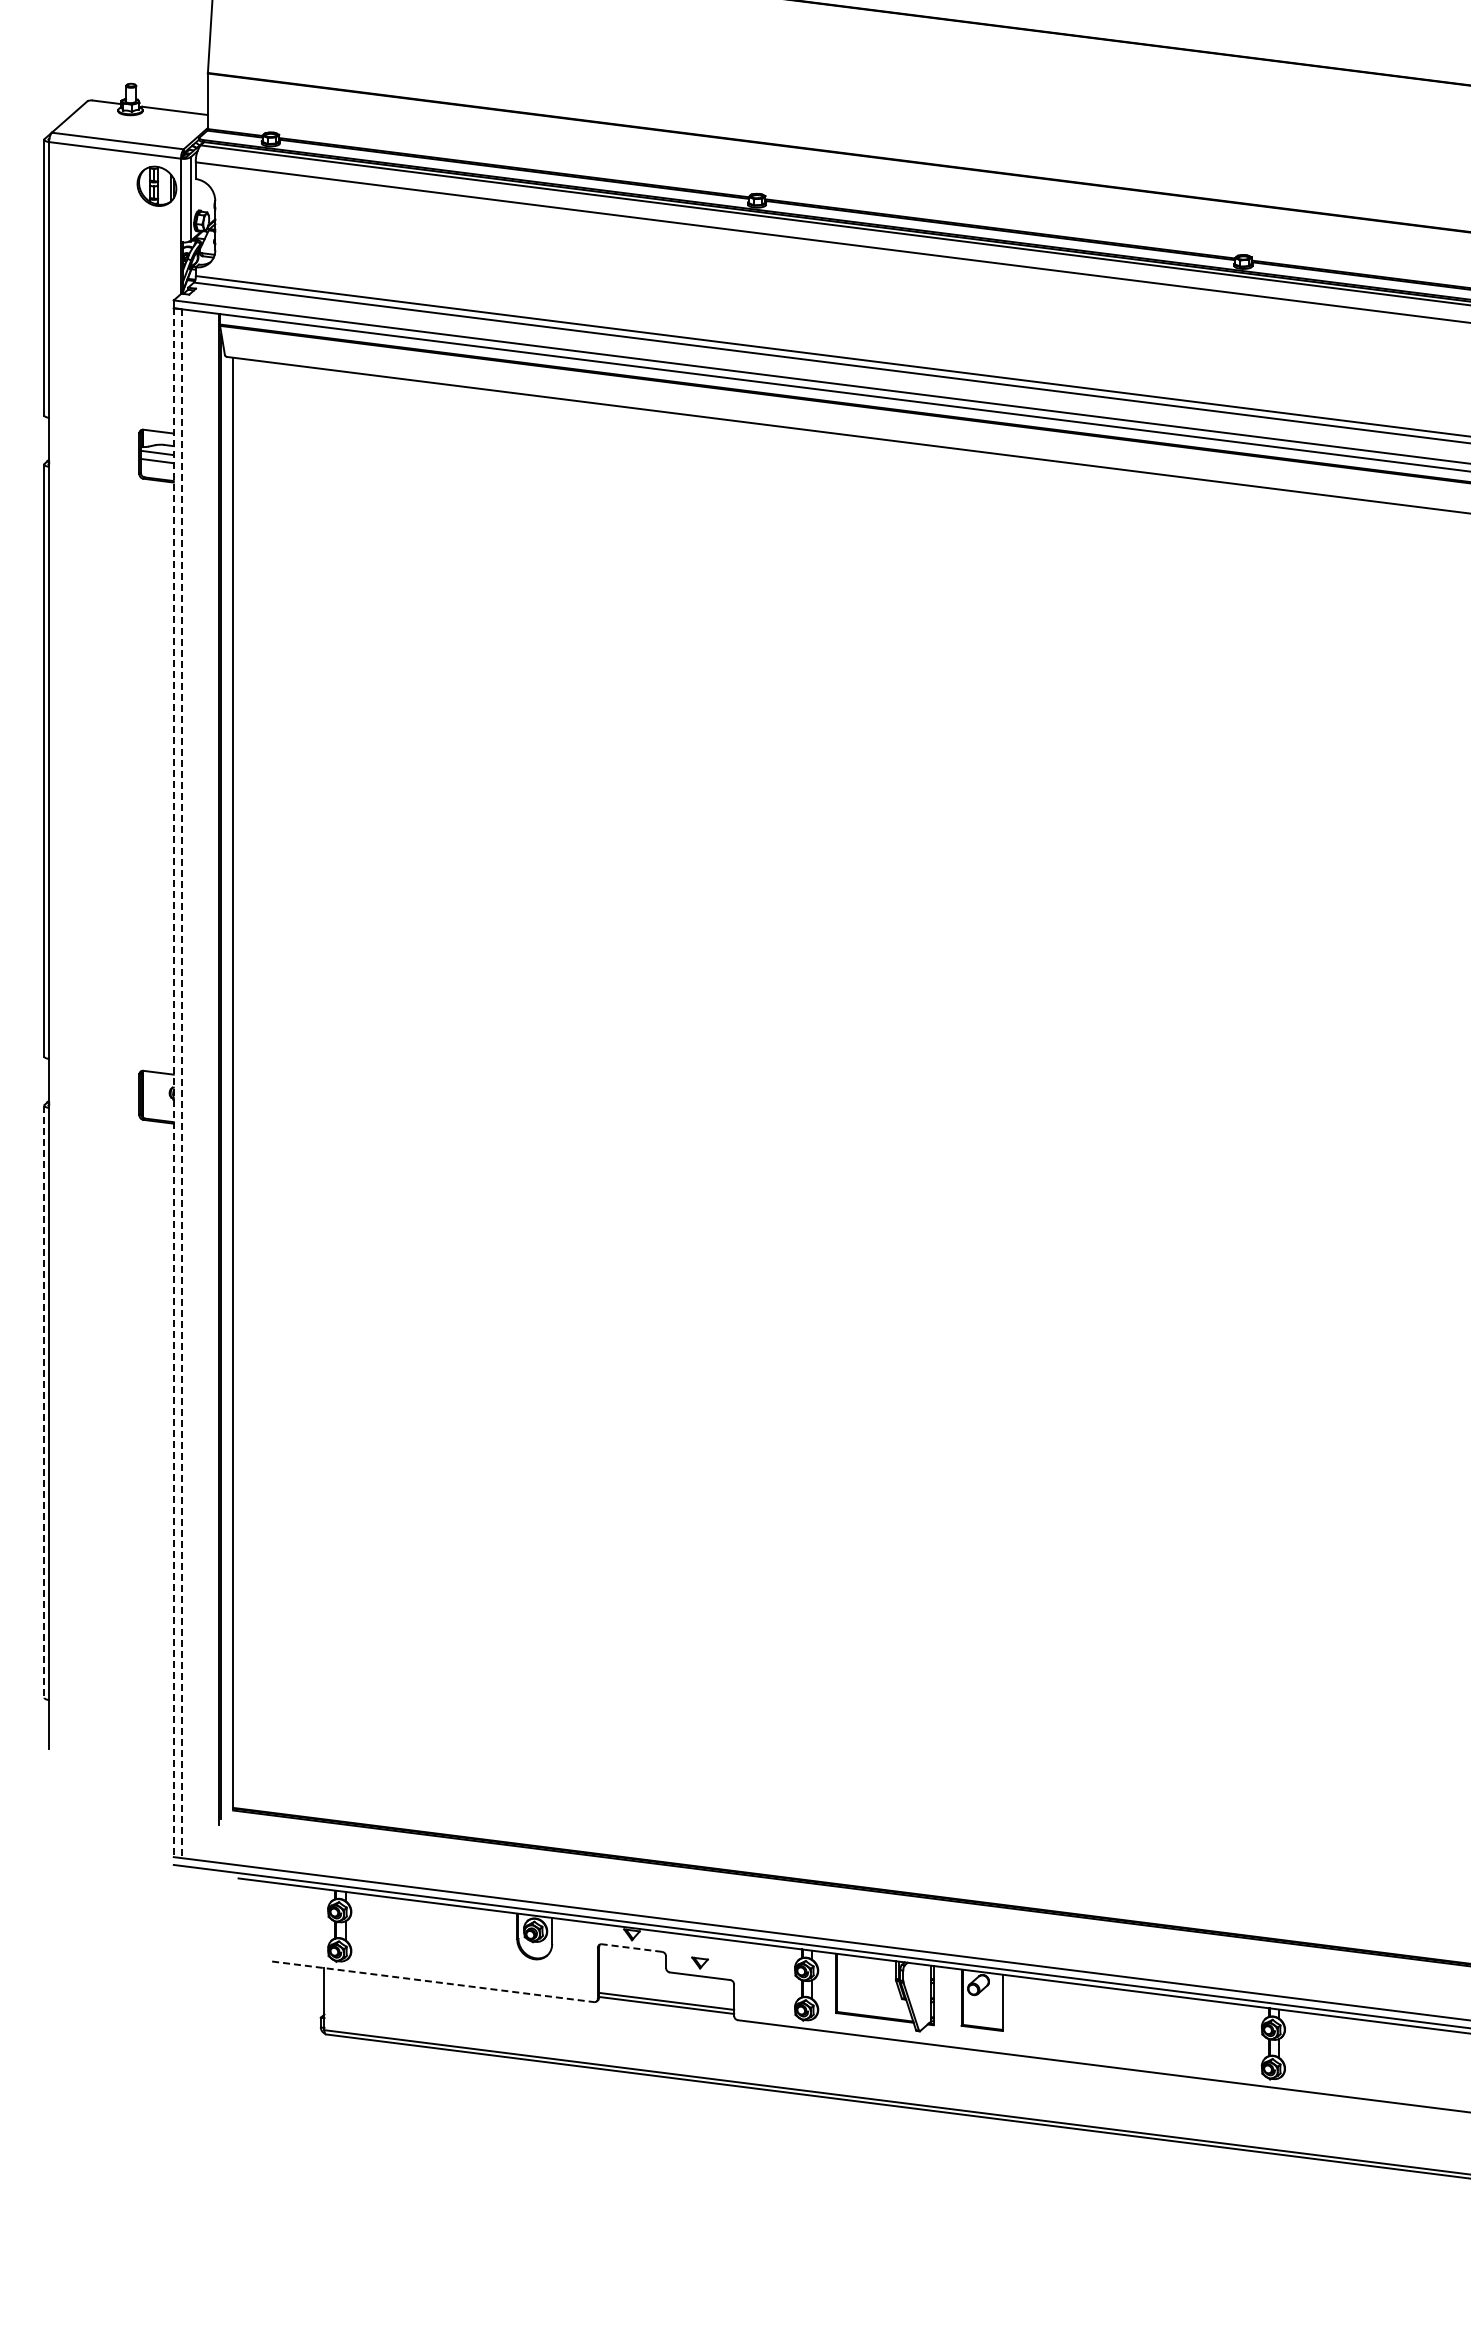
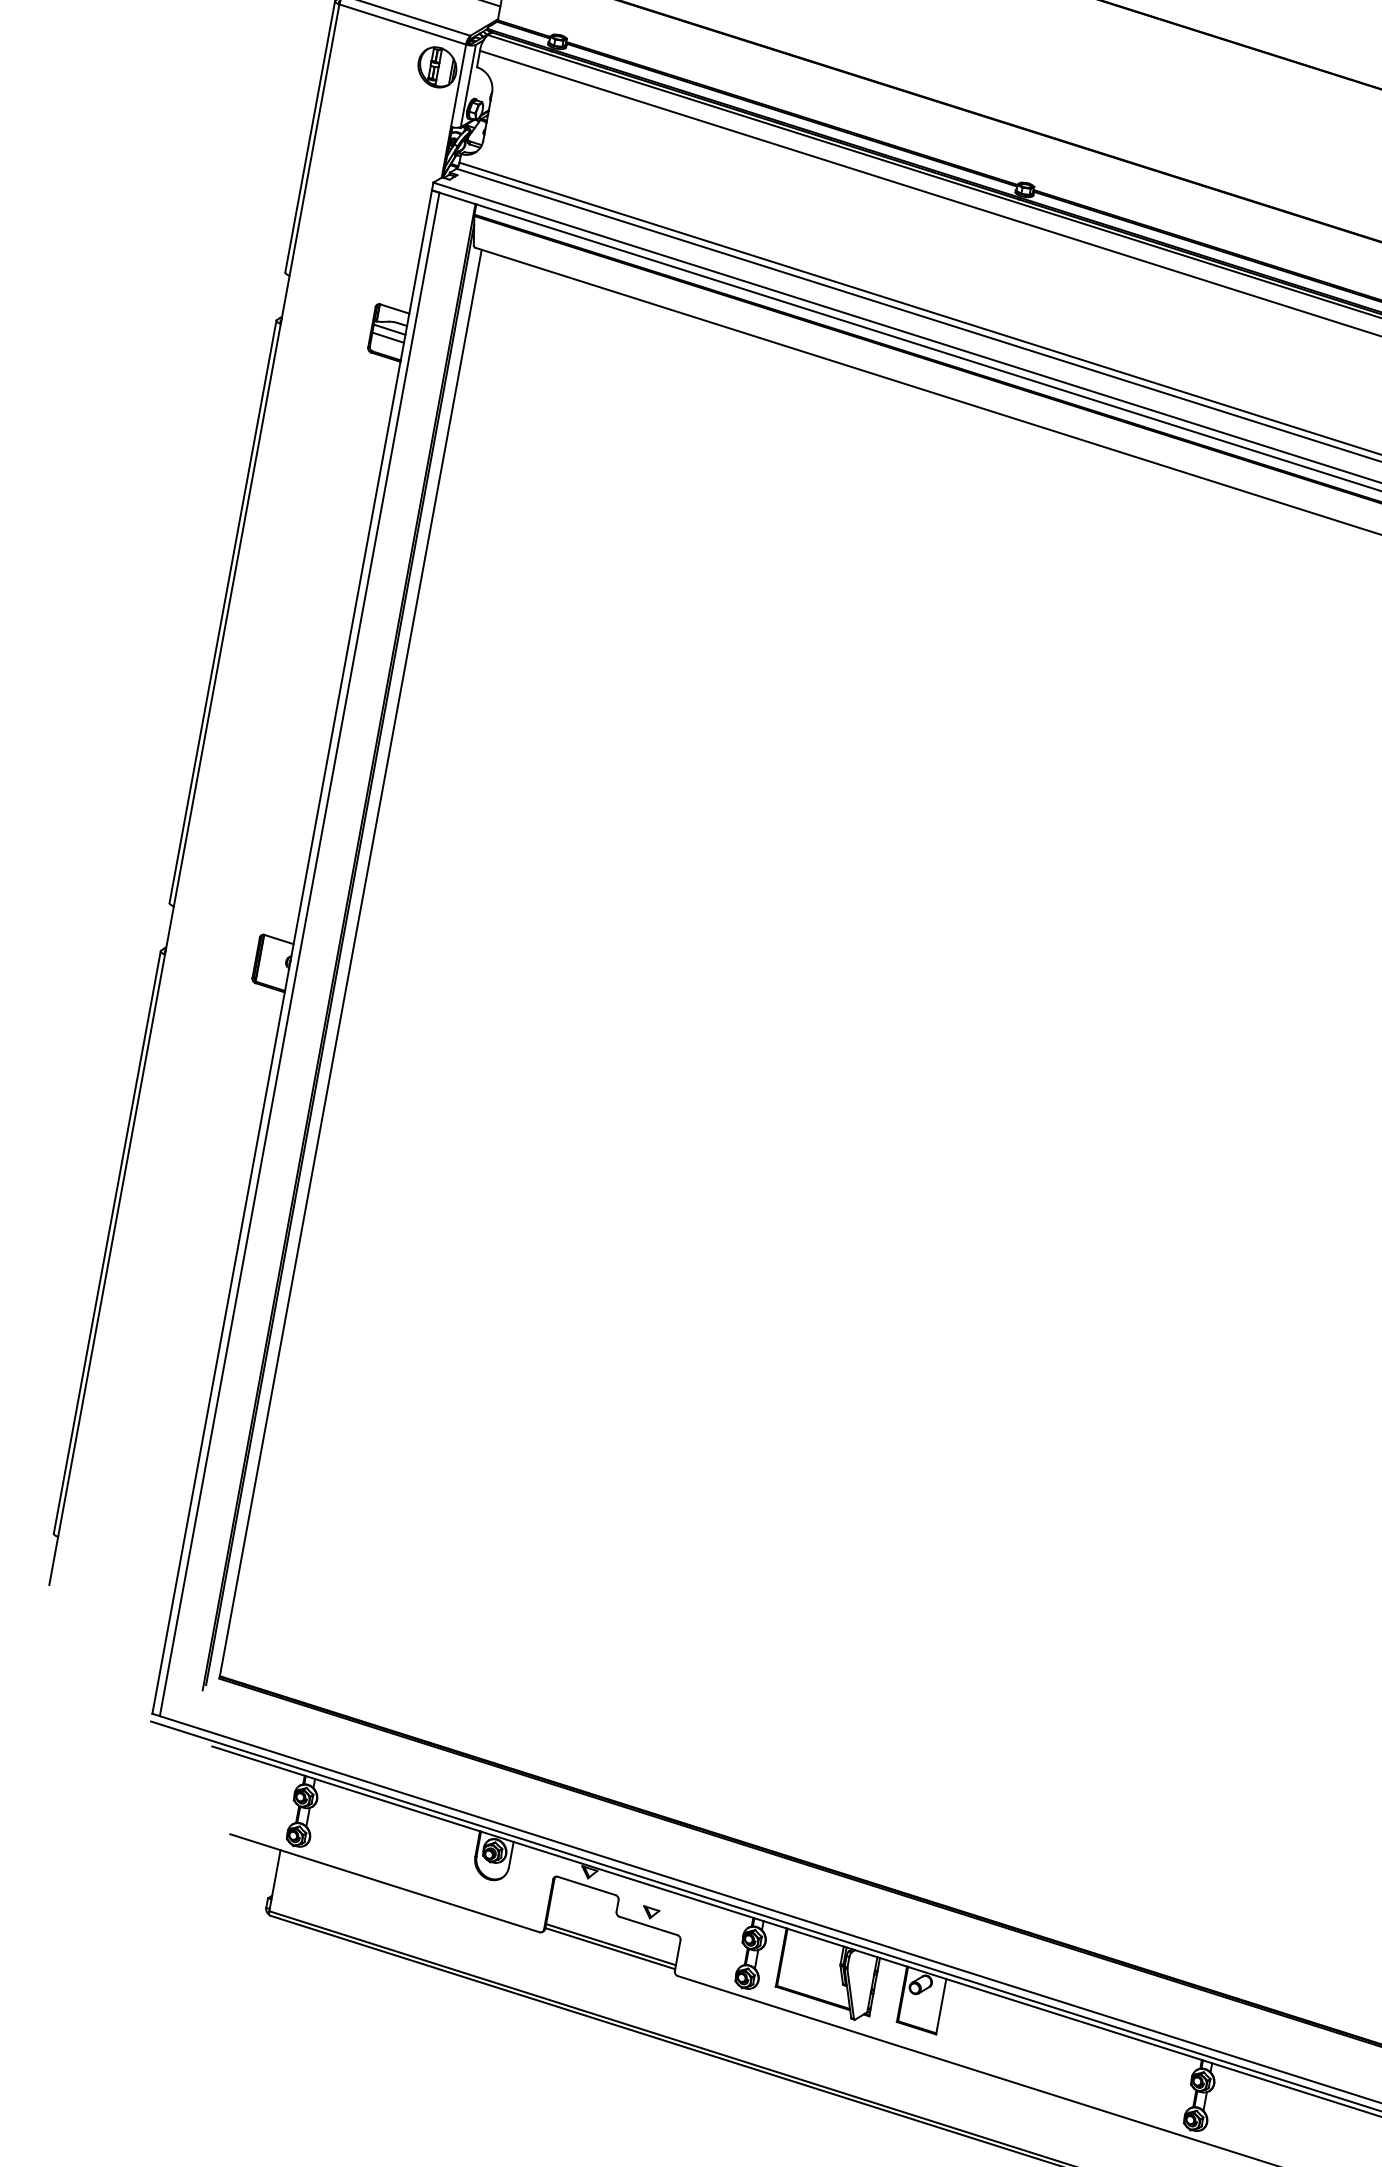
line: (173, 1083) -> (291, 952), dashed -> solid
line: (181, 1084) -> (299, 955), dashed -> solid
line: (44, 1402) -> (107, 1243), dashed -> solid
line: (631, 1948) -> (586, 1886), dashed -> solid
line: (433, 1981) -> (385, 1883), dashed -> solid

